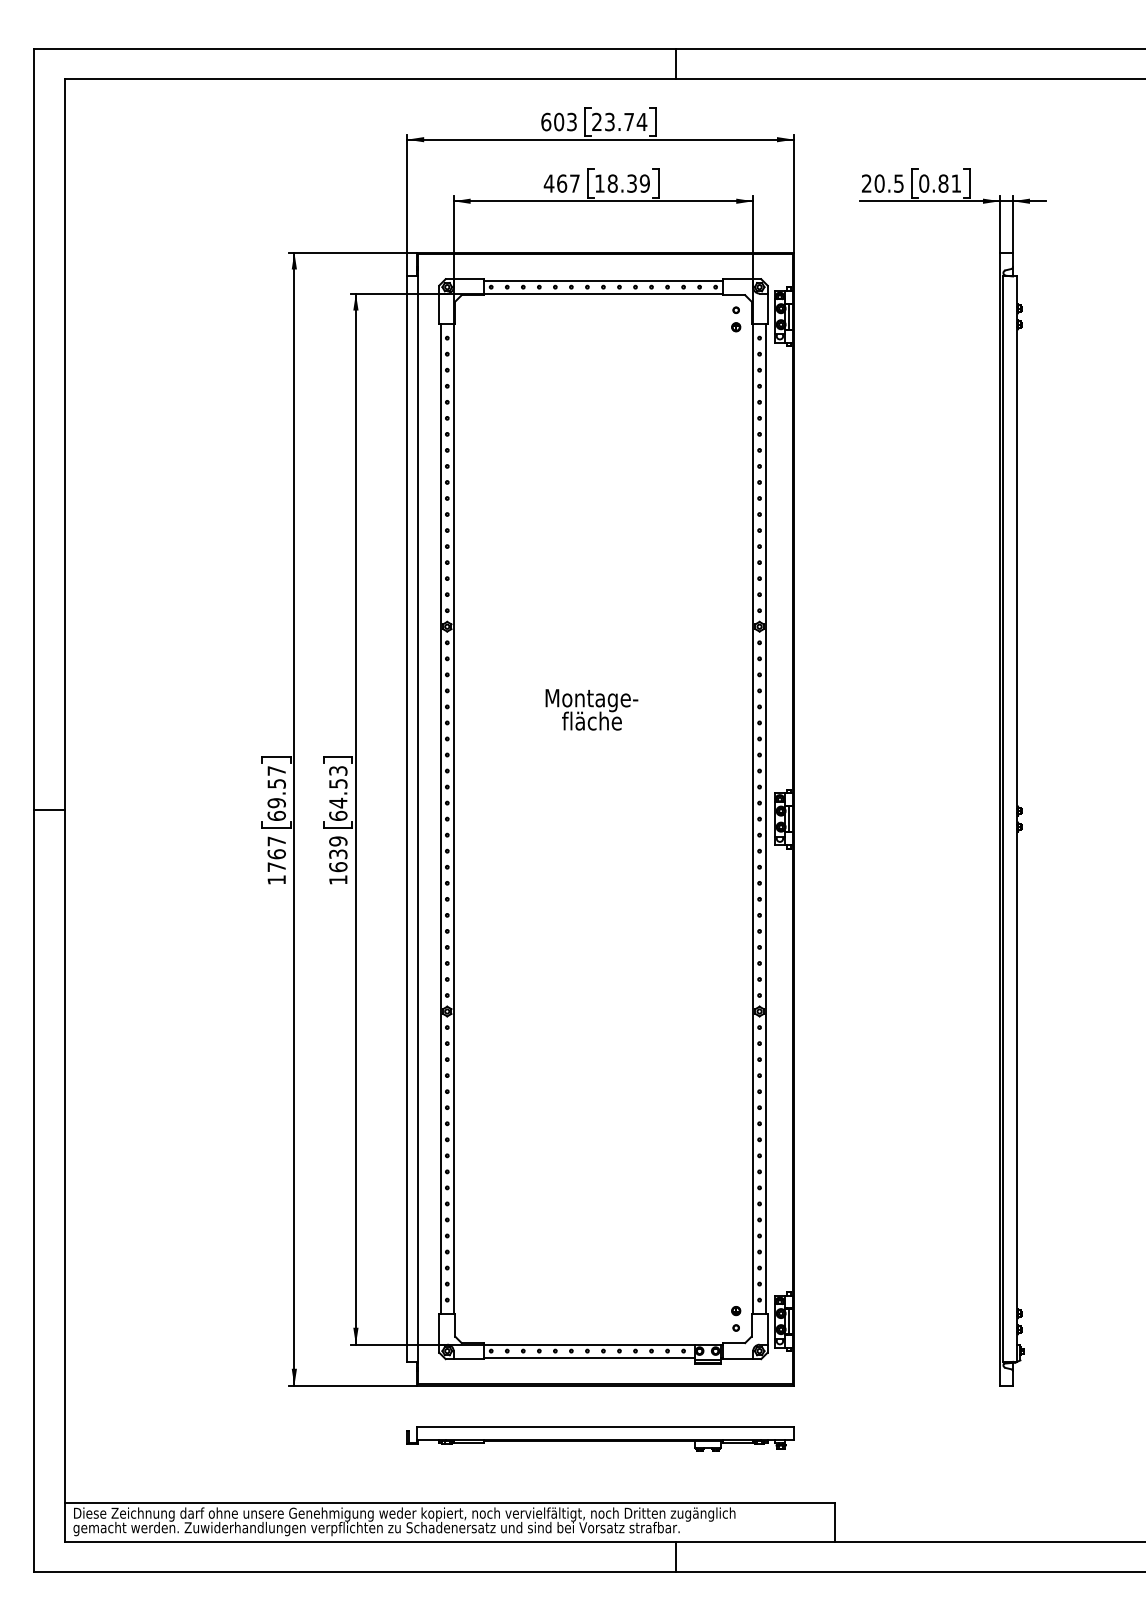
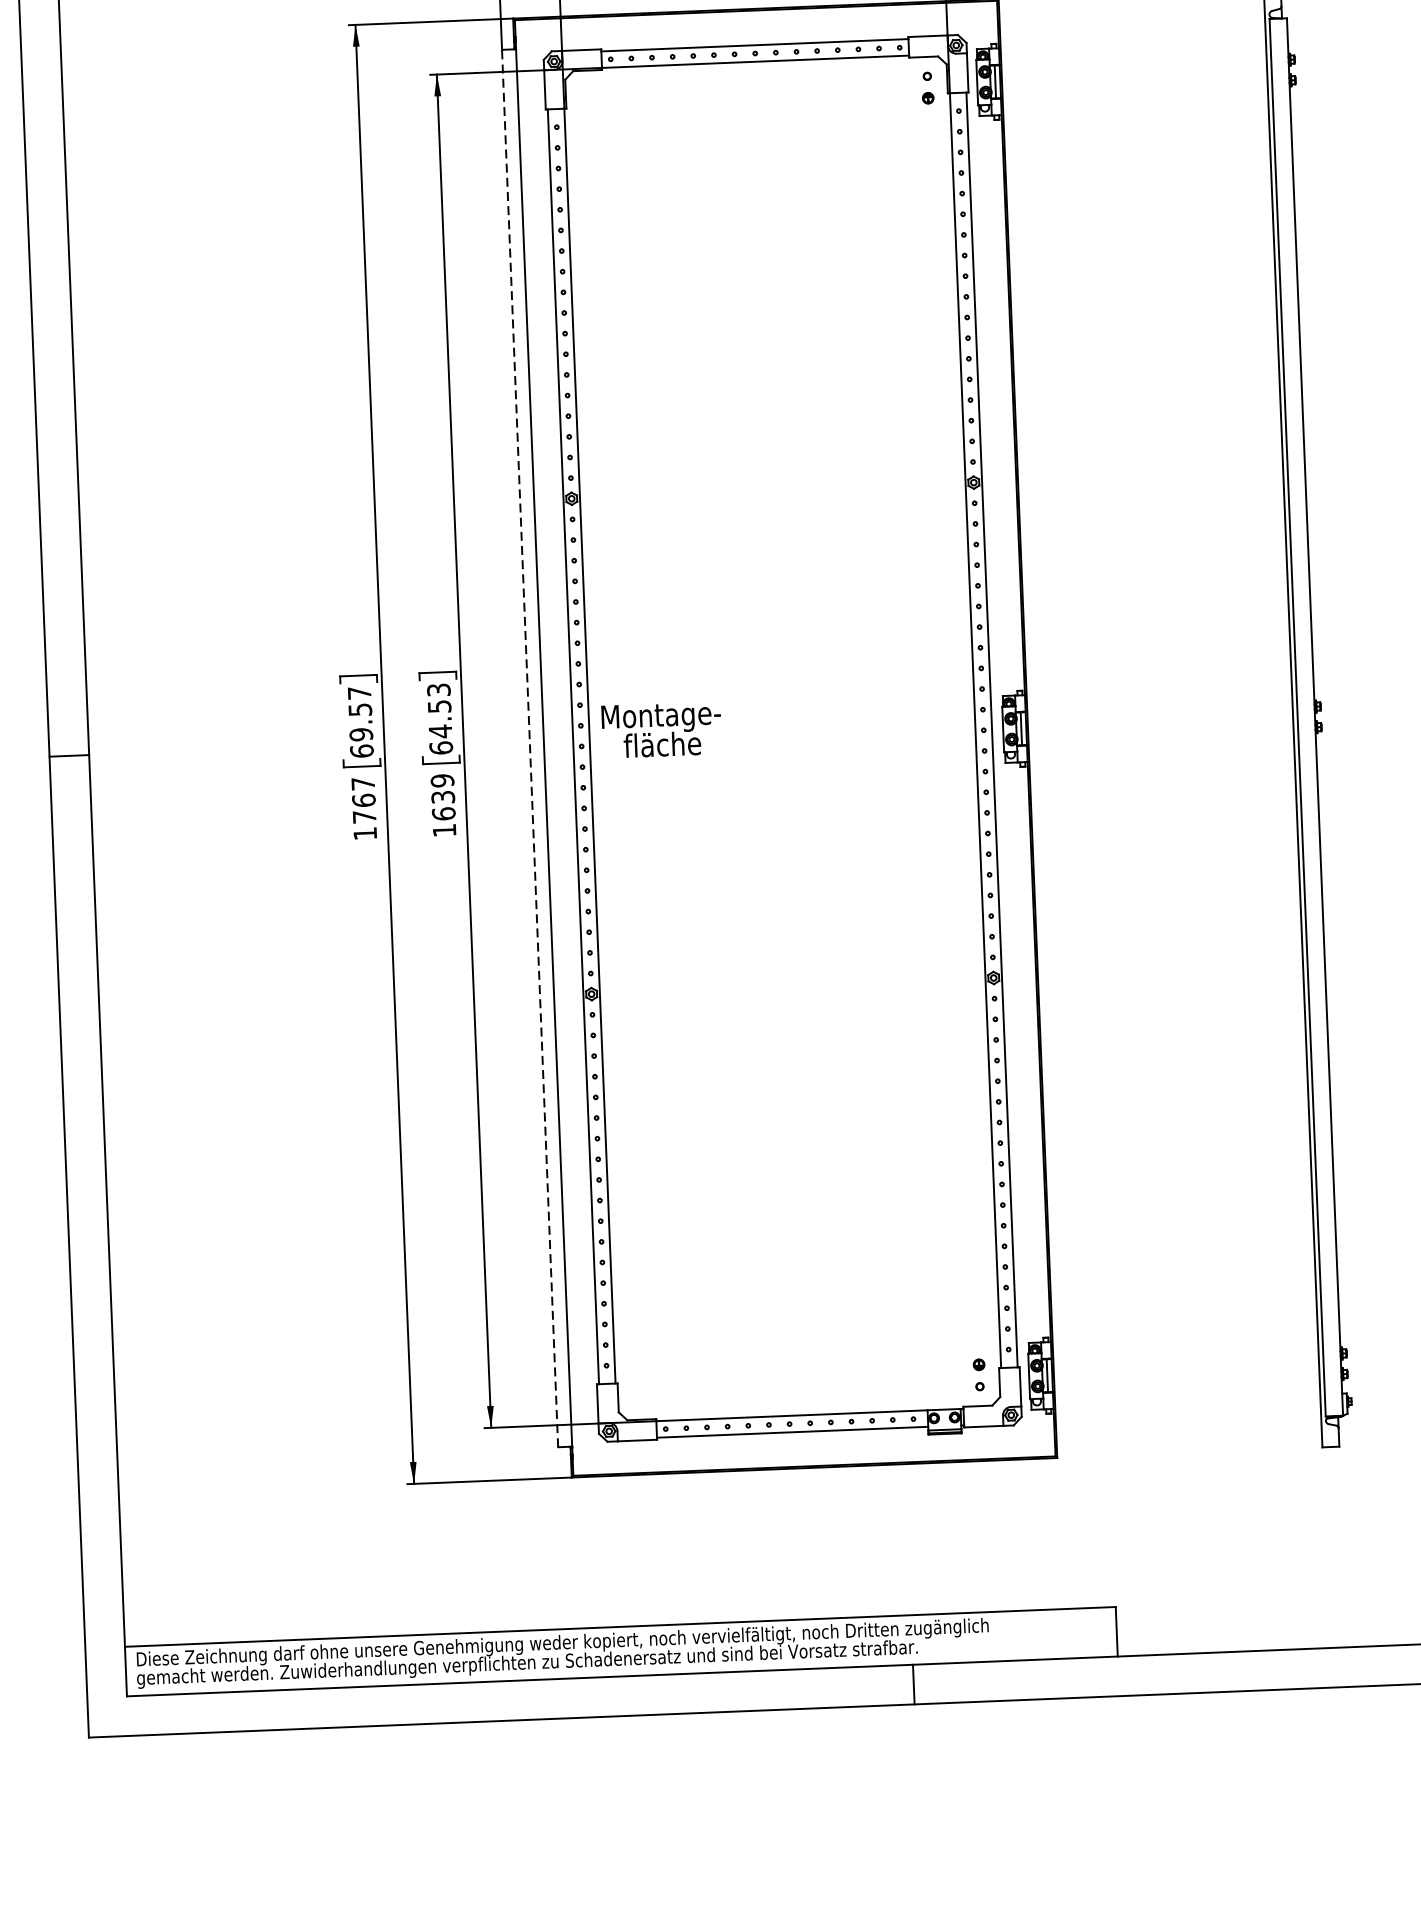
text: (591, 709) -> (661, 729), moved
line: (407, 819) -> (530, 748), solid -> dashed
part: (600, 1438) -> (810, 1535), removed

